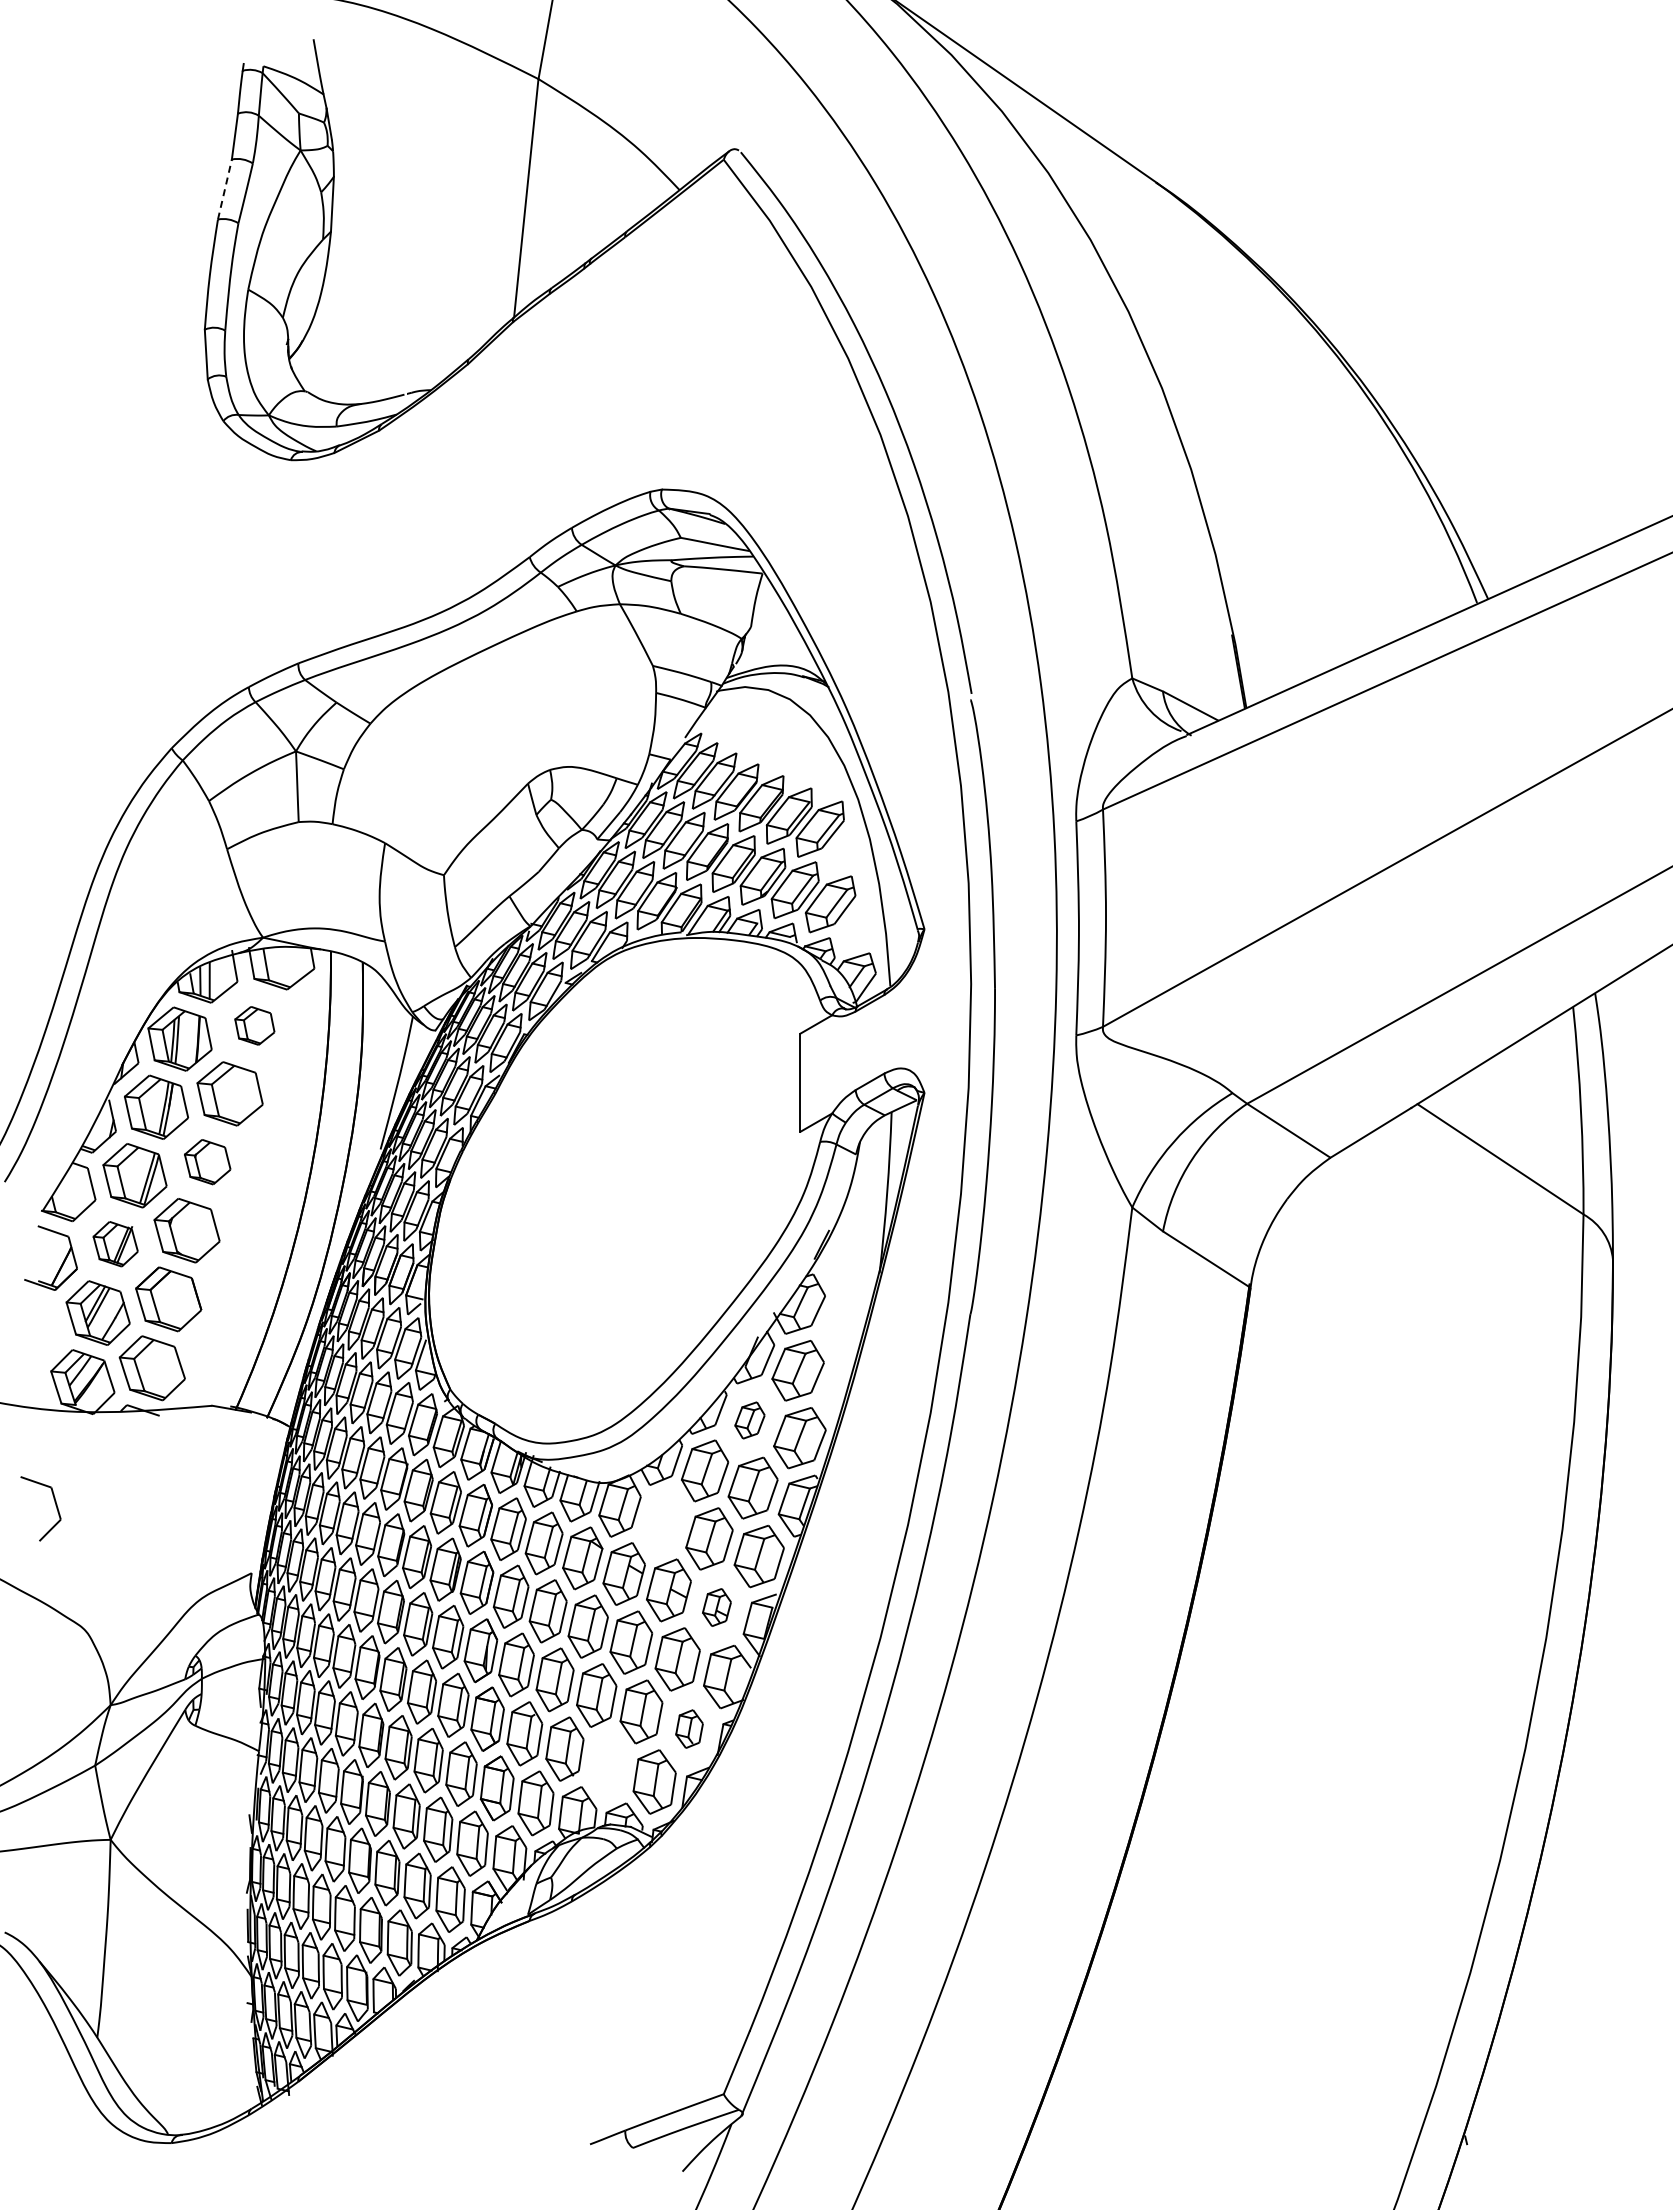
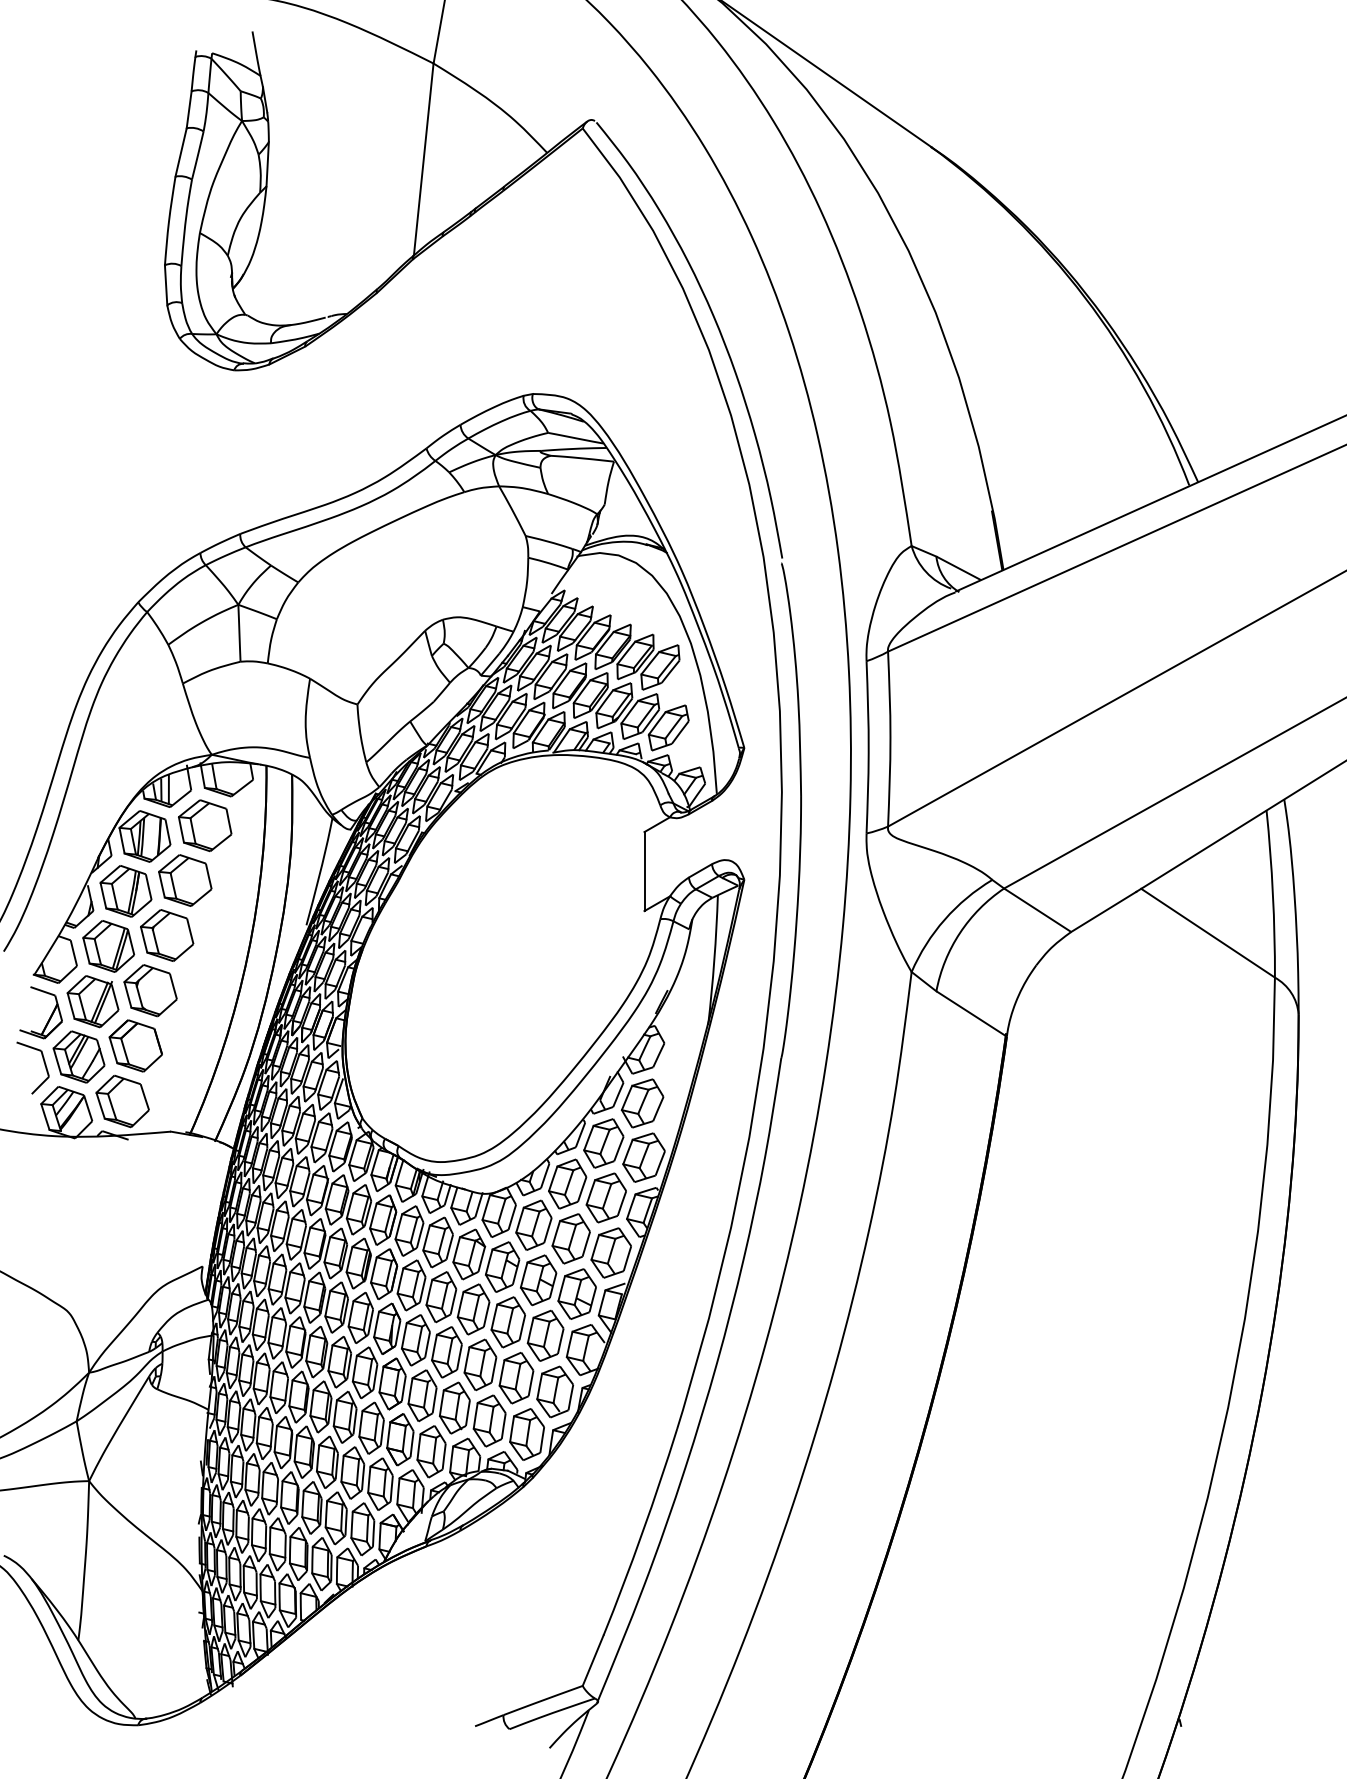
line: (224, 189) -> (180, 152), dashed -> solid
part: (254, 1025) -> (204, 825), size x1.67
part: (207, 1161) -> (167, 934), size x1.43
part: (115, 1243) -> (93, 1001), size x1.43
part: (749, 1420) -> (603, 1143), size x1.67
part: (54, 1502) -> (43, 1062), moved
part: (662, 1521) -> (533, 1224), added
part: (716, 1607) -> (576, 1294), size x1.67
part: (689, 1728) -> (555, 1391), size x1.67
part: (607, 1764) -> (489, 1420), added

